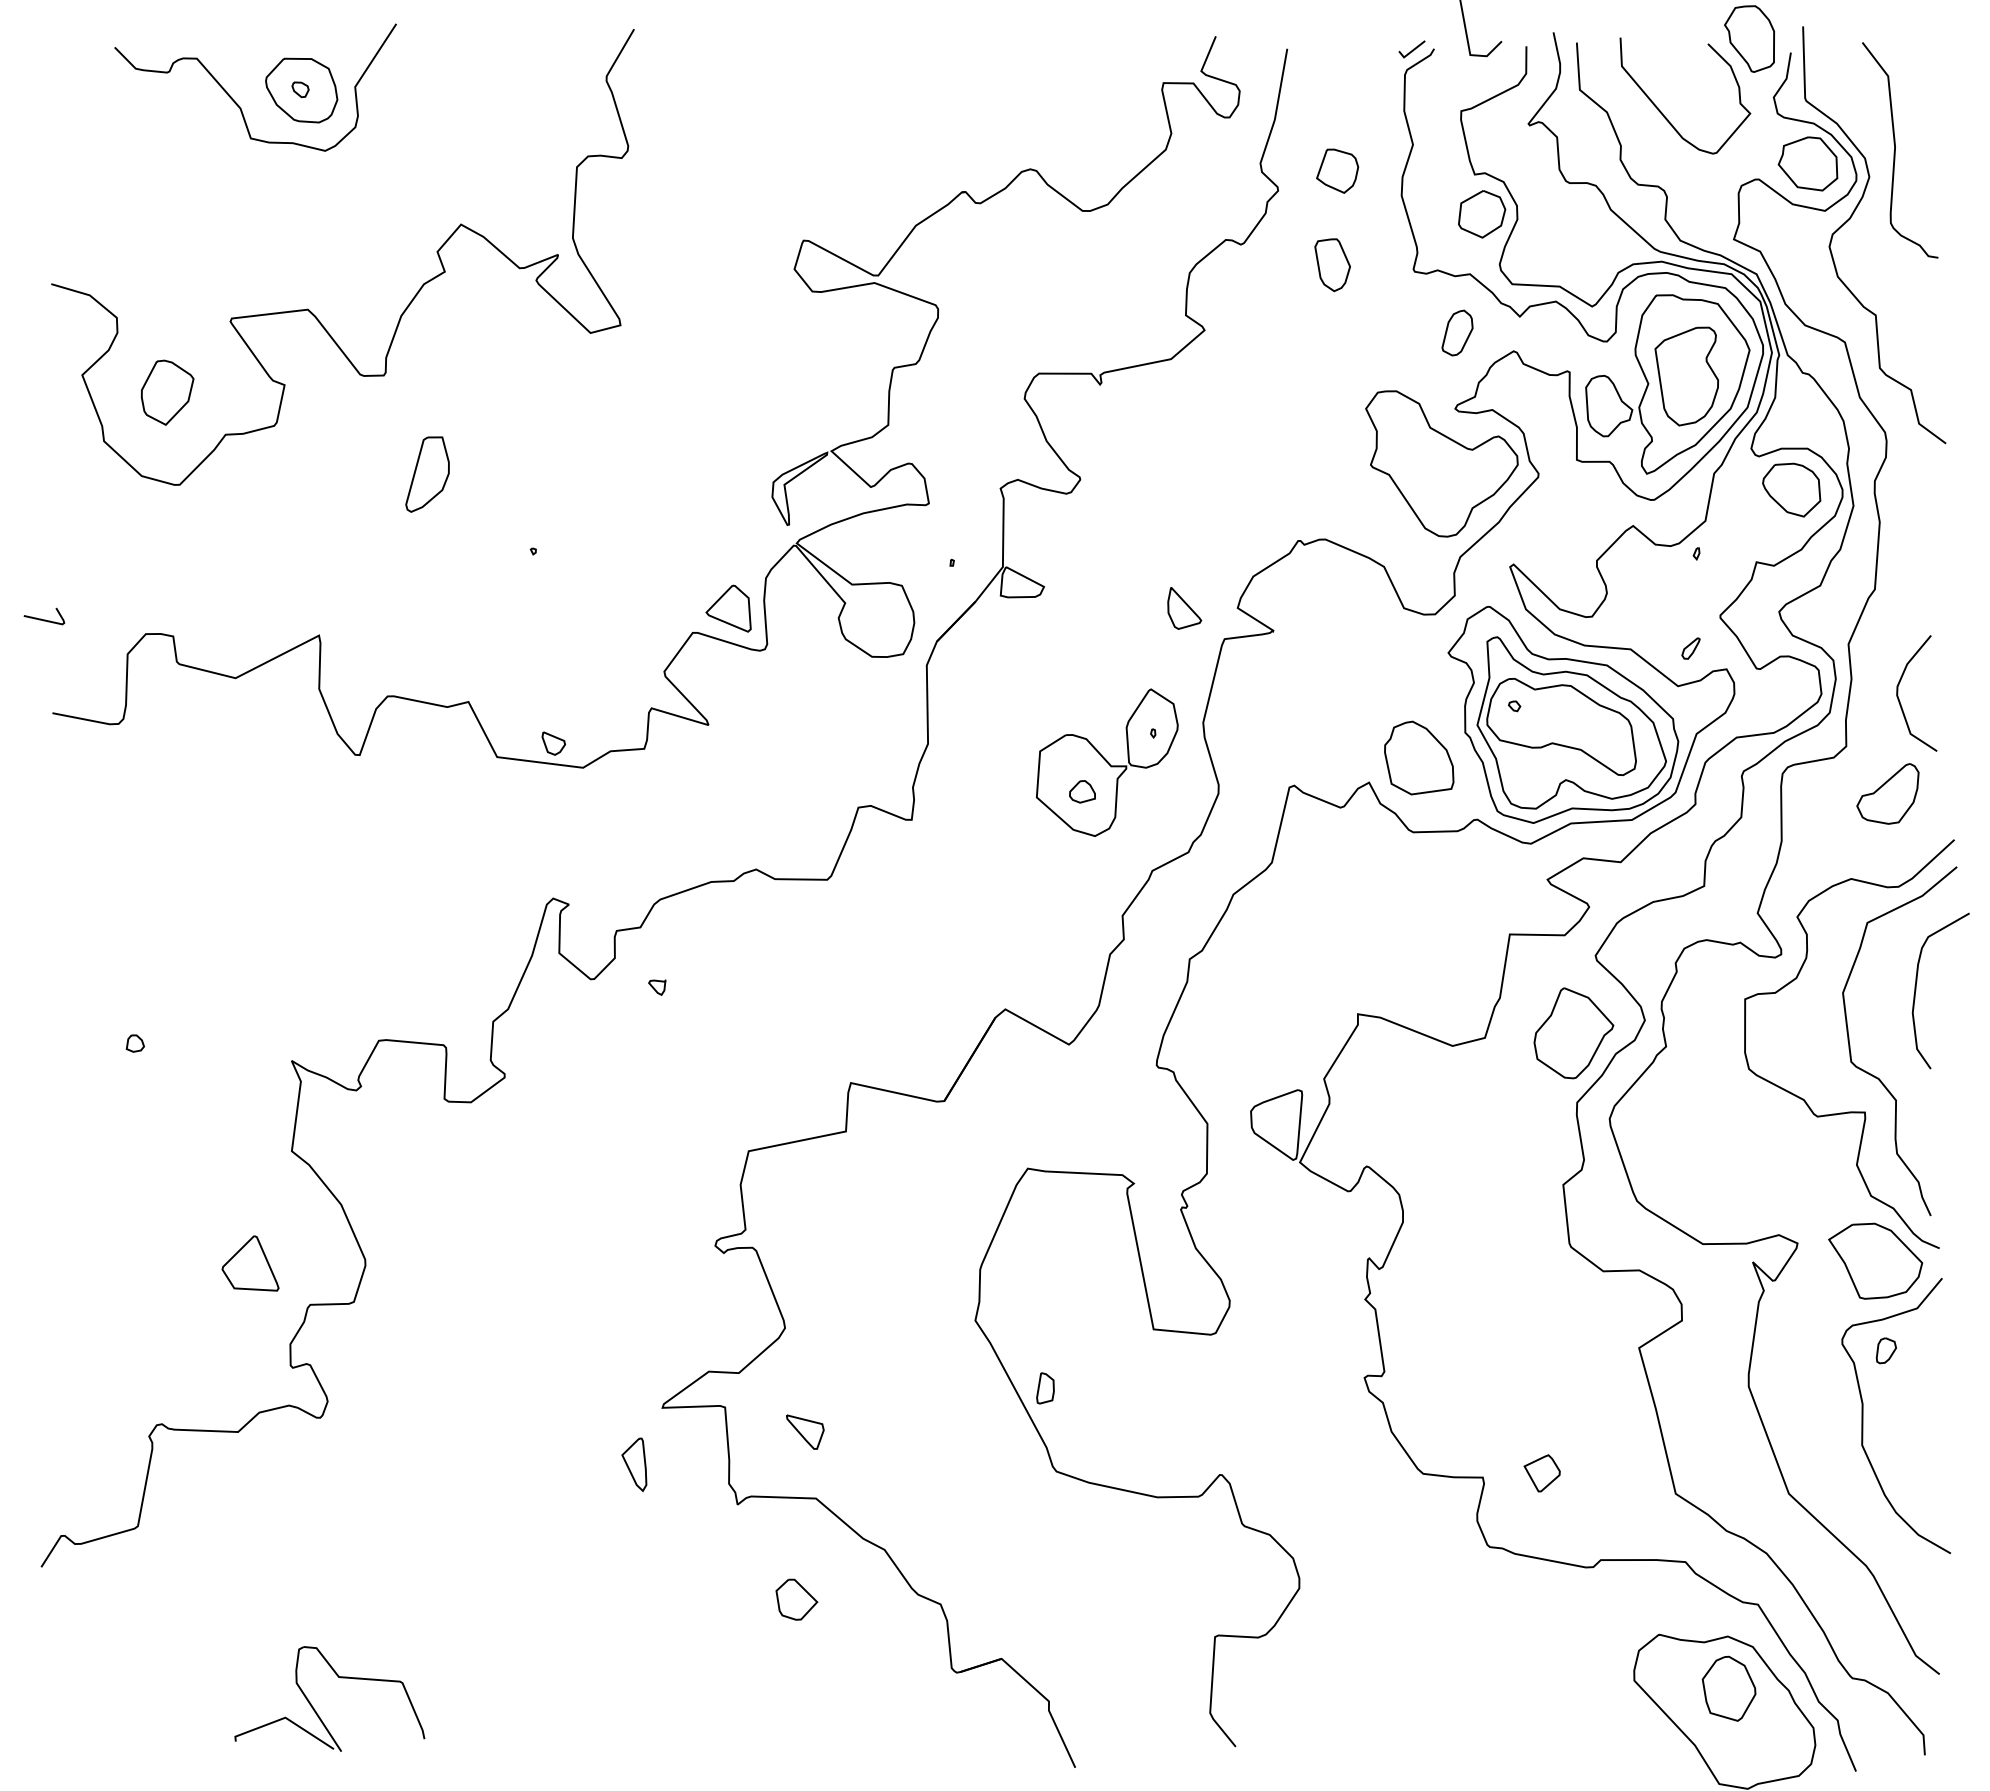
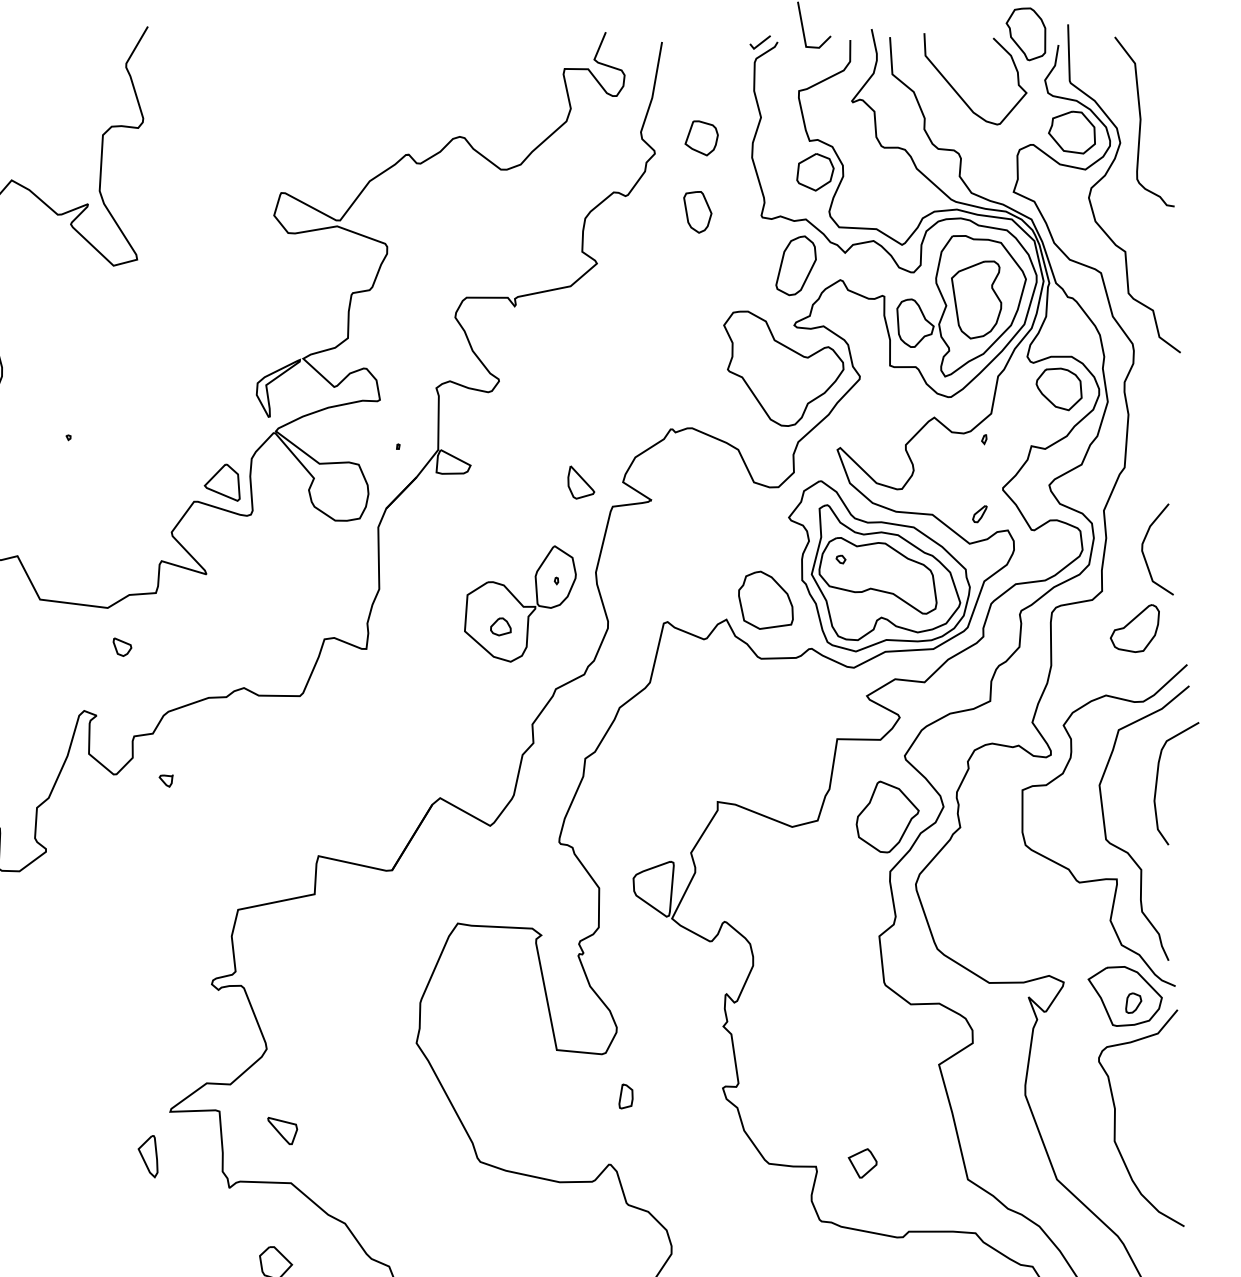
part: (1457, 332) -> (796, 265), size x1.67
part: (553, 743) -> (122, 647), moved
part: (1885, 1350) -> (1132, 1002), moved
part: (1045, 1388) -> (626, 1096), moved

